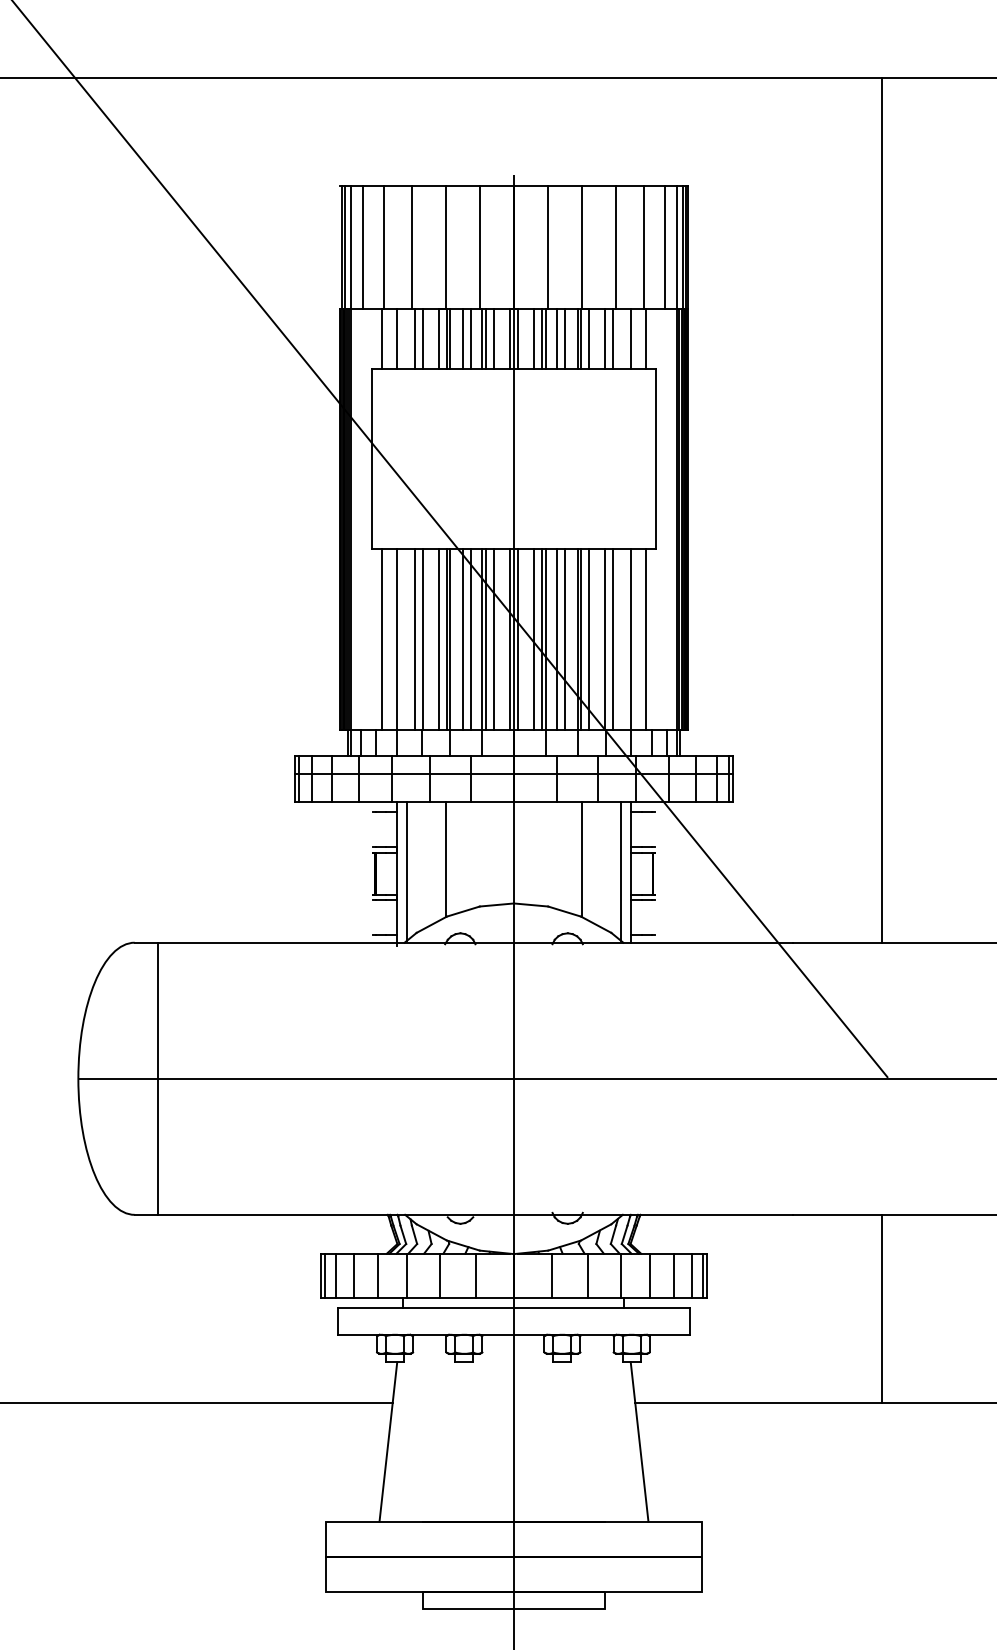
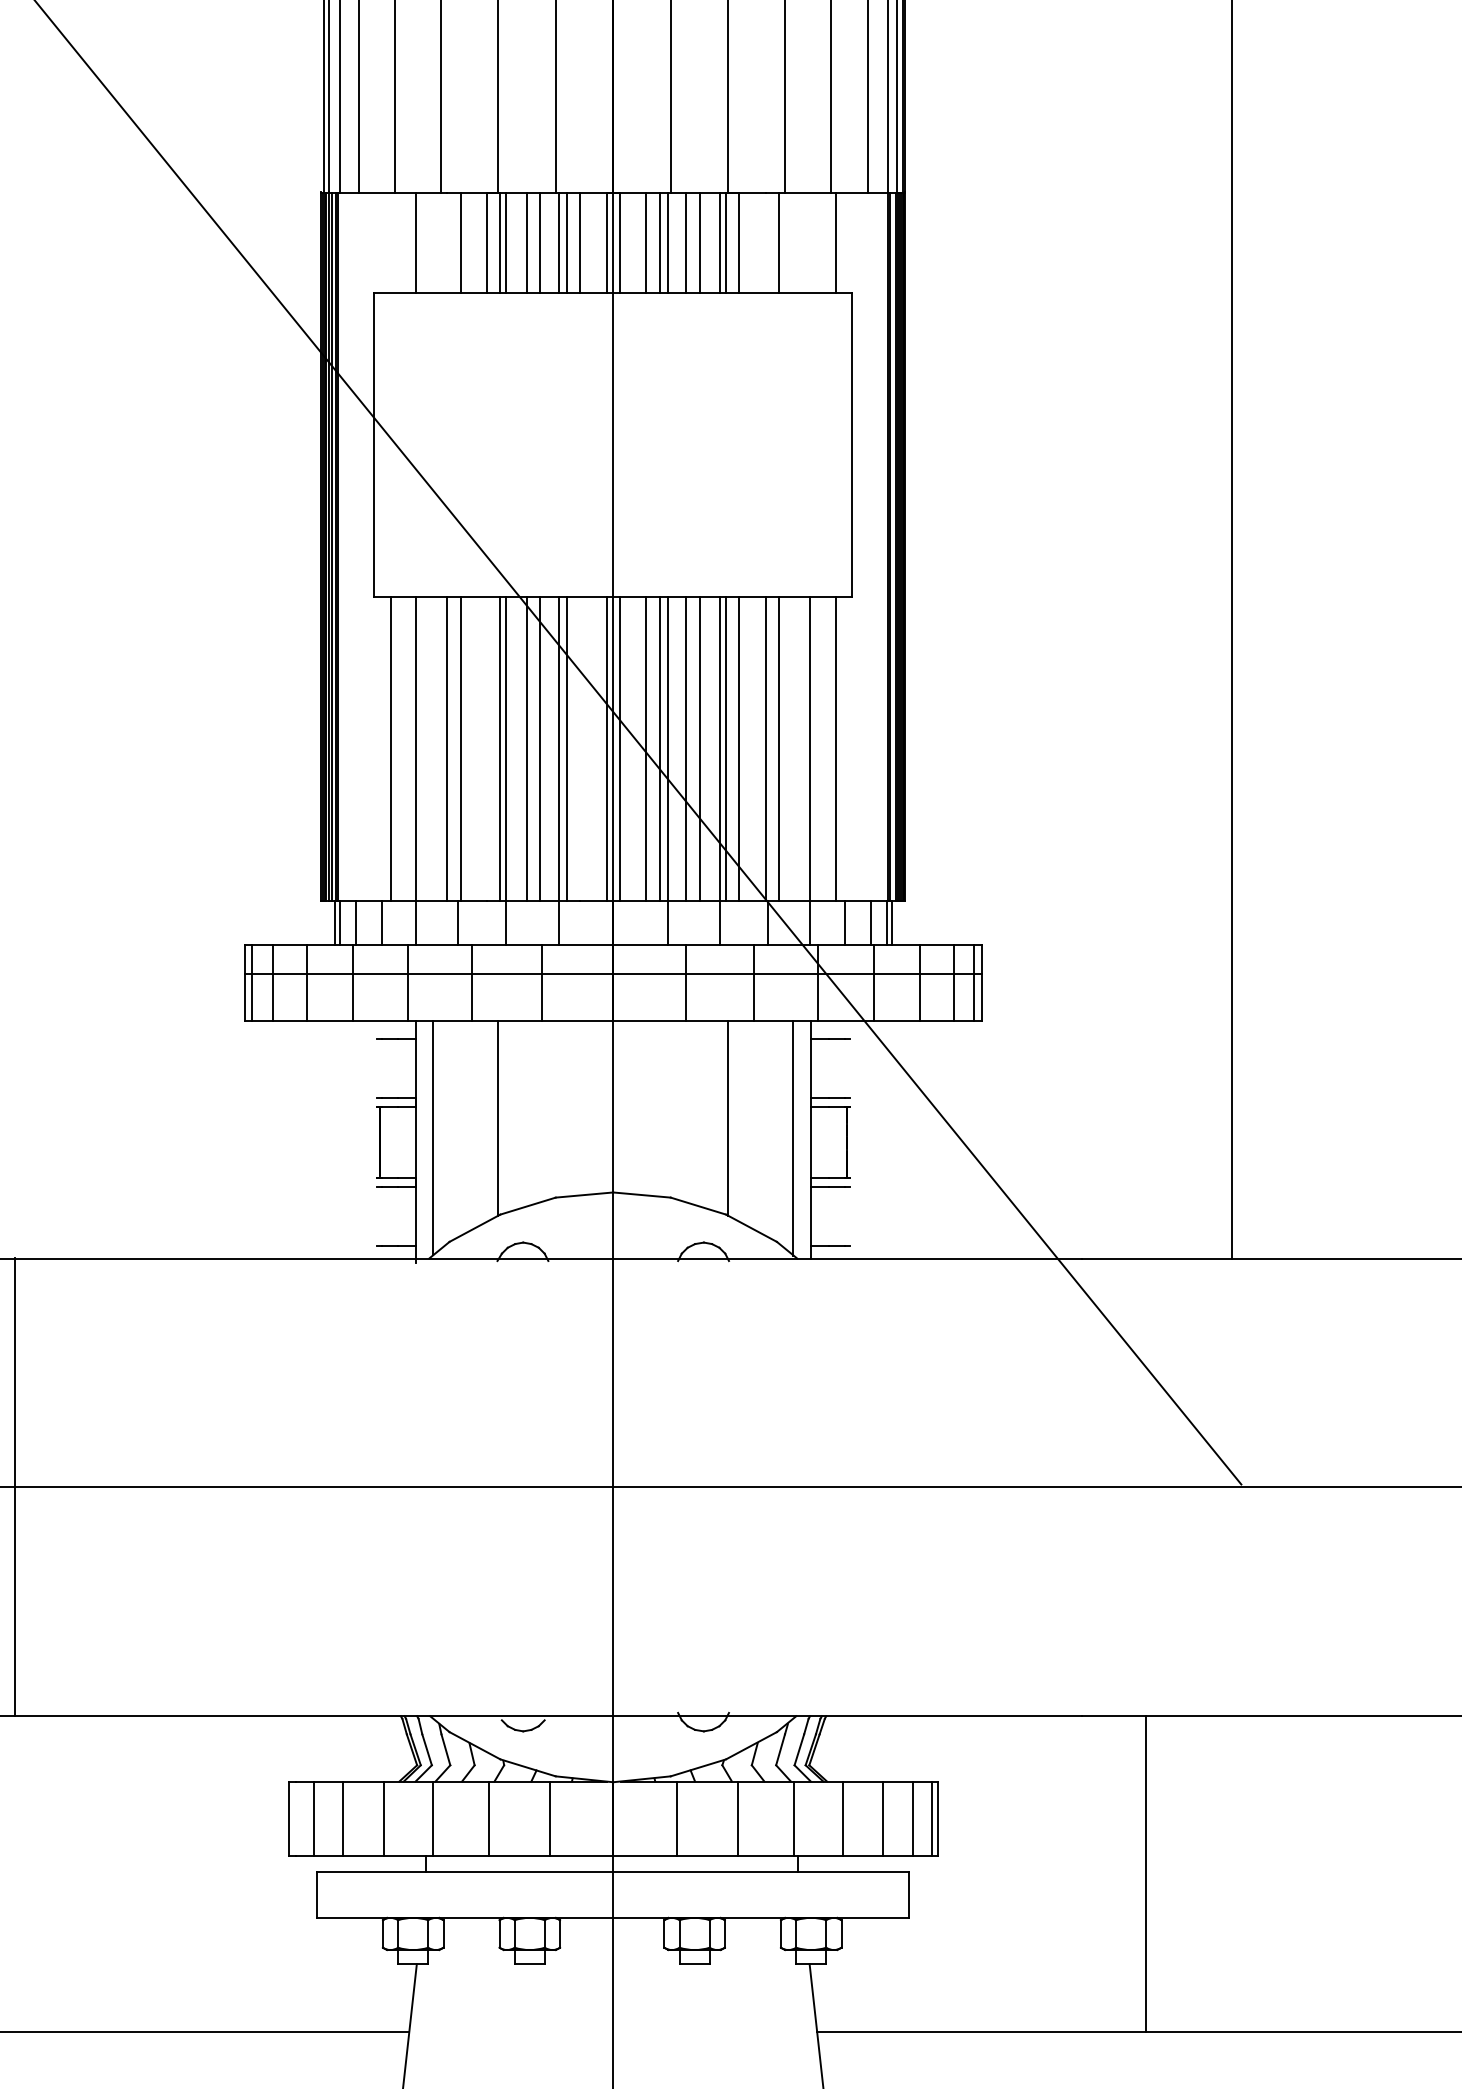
line: (381, 338) -> (390, 242), removed
line: (415, 338) -> (447, 242), removed
line: (604, 338) -> (765, 242), removed
line: (631, 338) -> (810, 242), removed
line: (439, 639) -> (487, 748), removed
line: (494, 639) -> (580, 748), removed
line: (325, 1275) -> (296, 1818), removed
line: (881, 1308) -> (1145, 1873), moved

